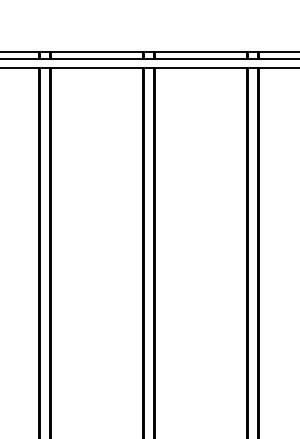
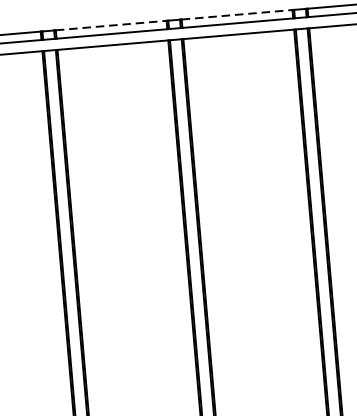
line: (96, 51) -> (110, 25), solid -> dashed
line: (200, 51) -> (236, 14), solid -> dashed

